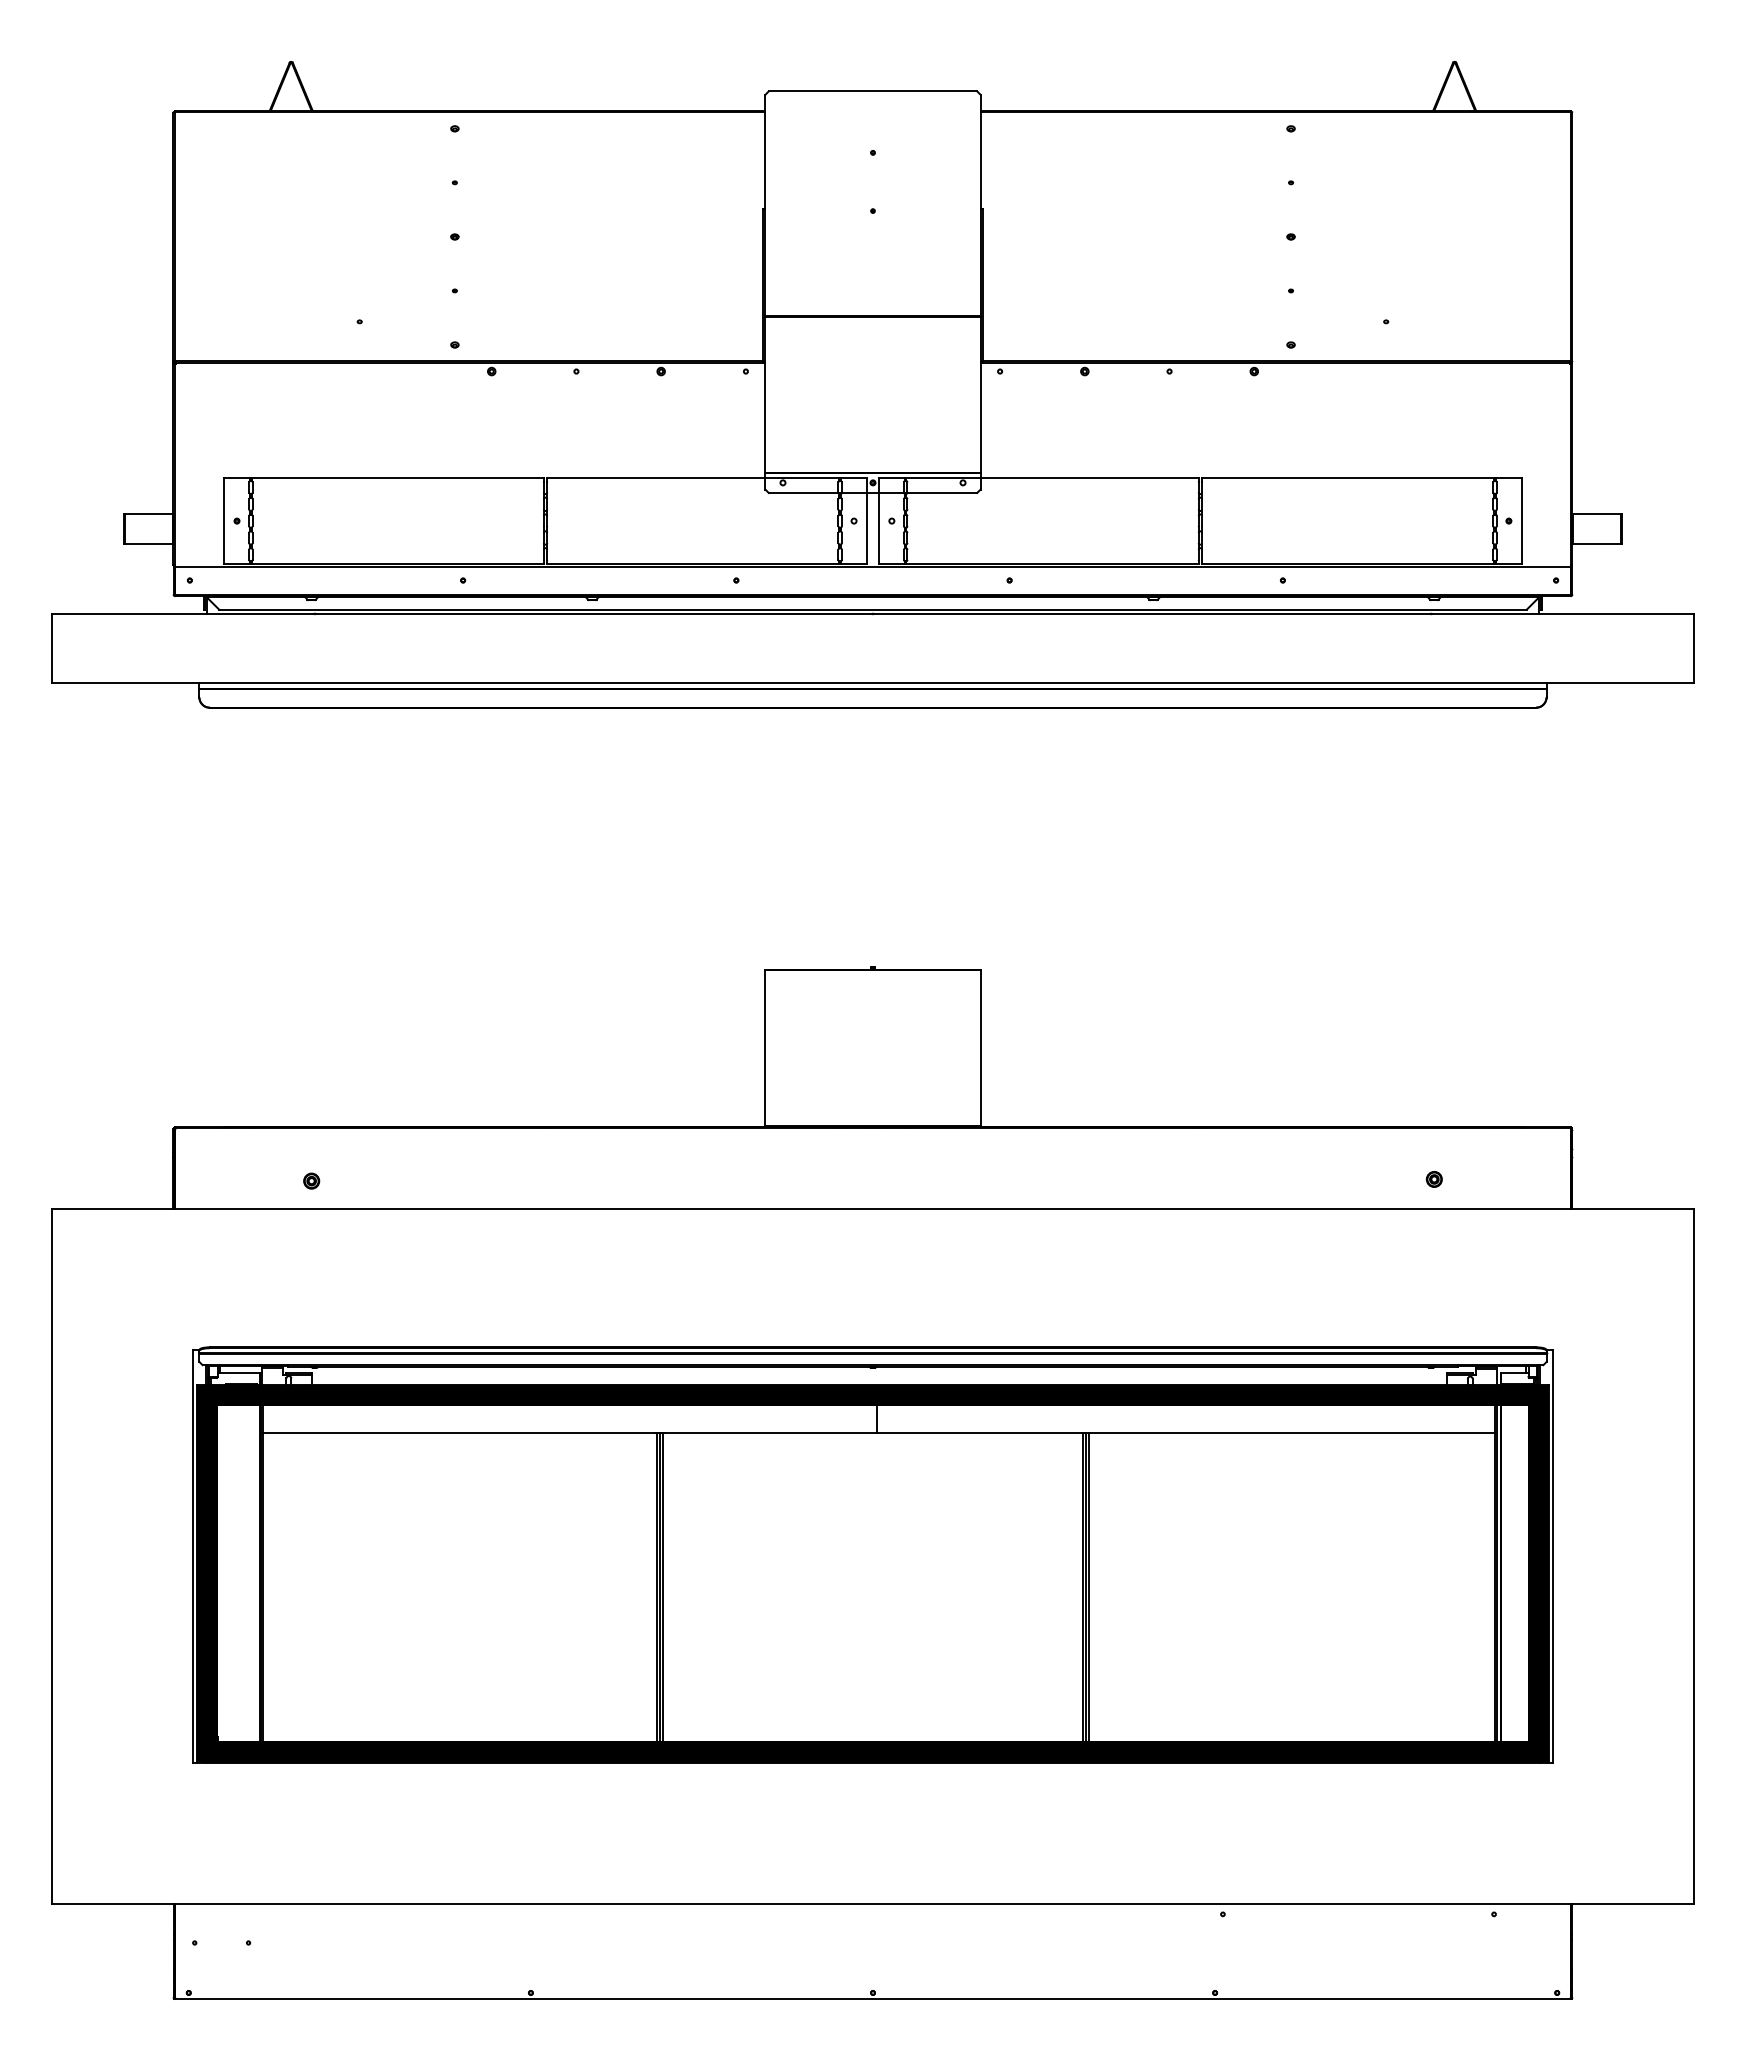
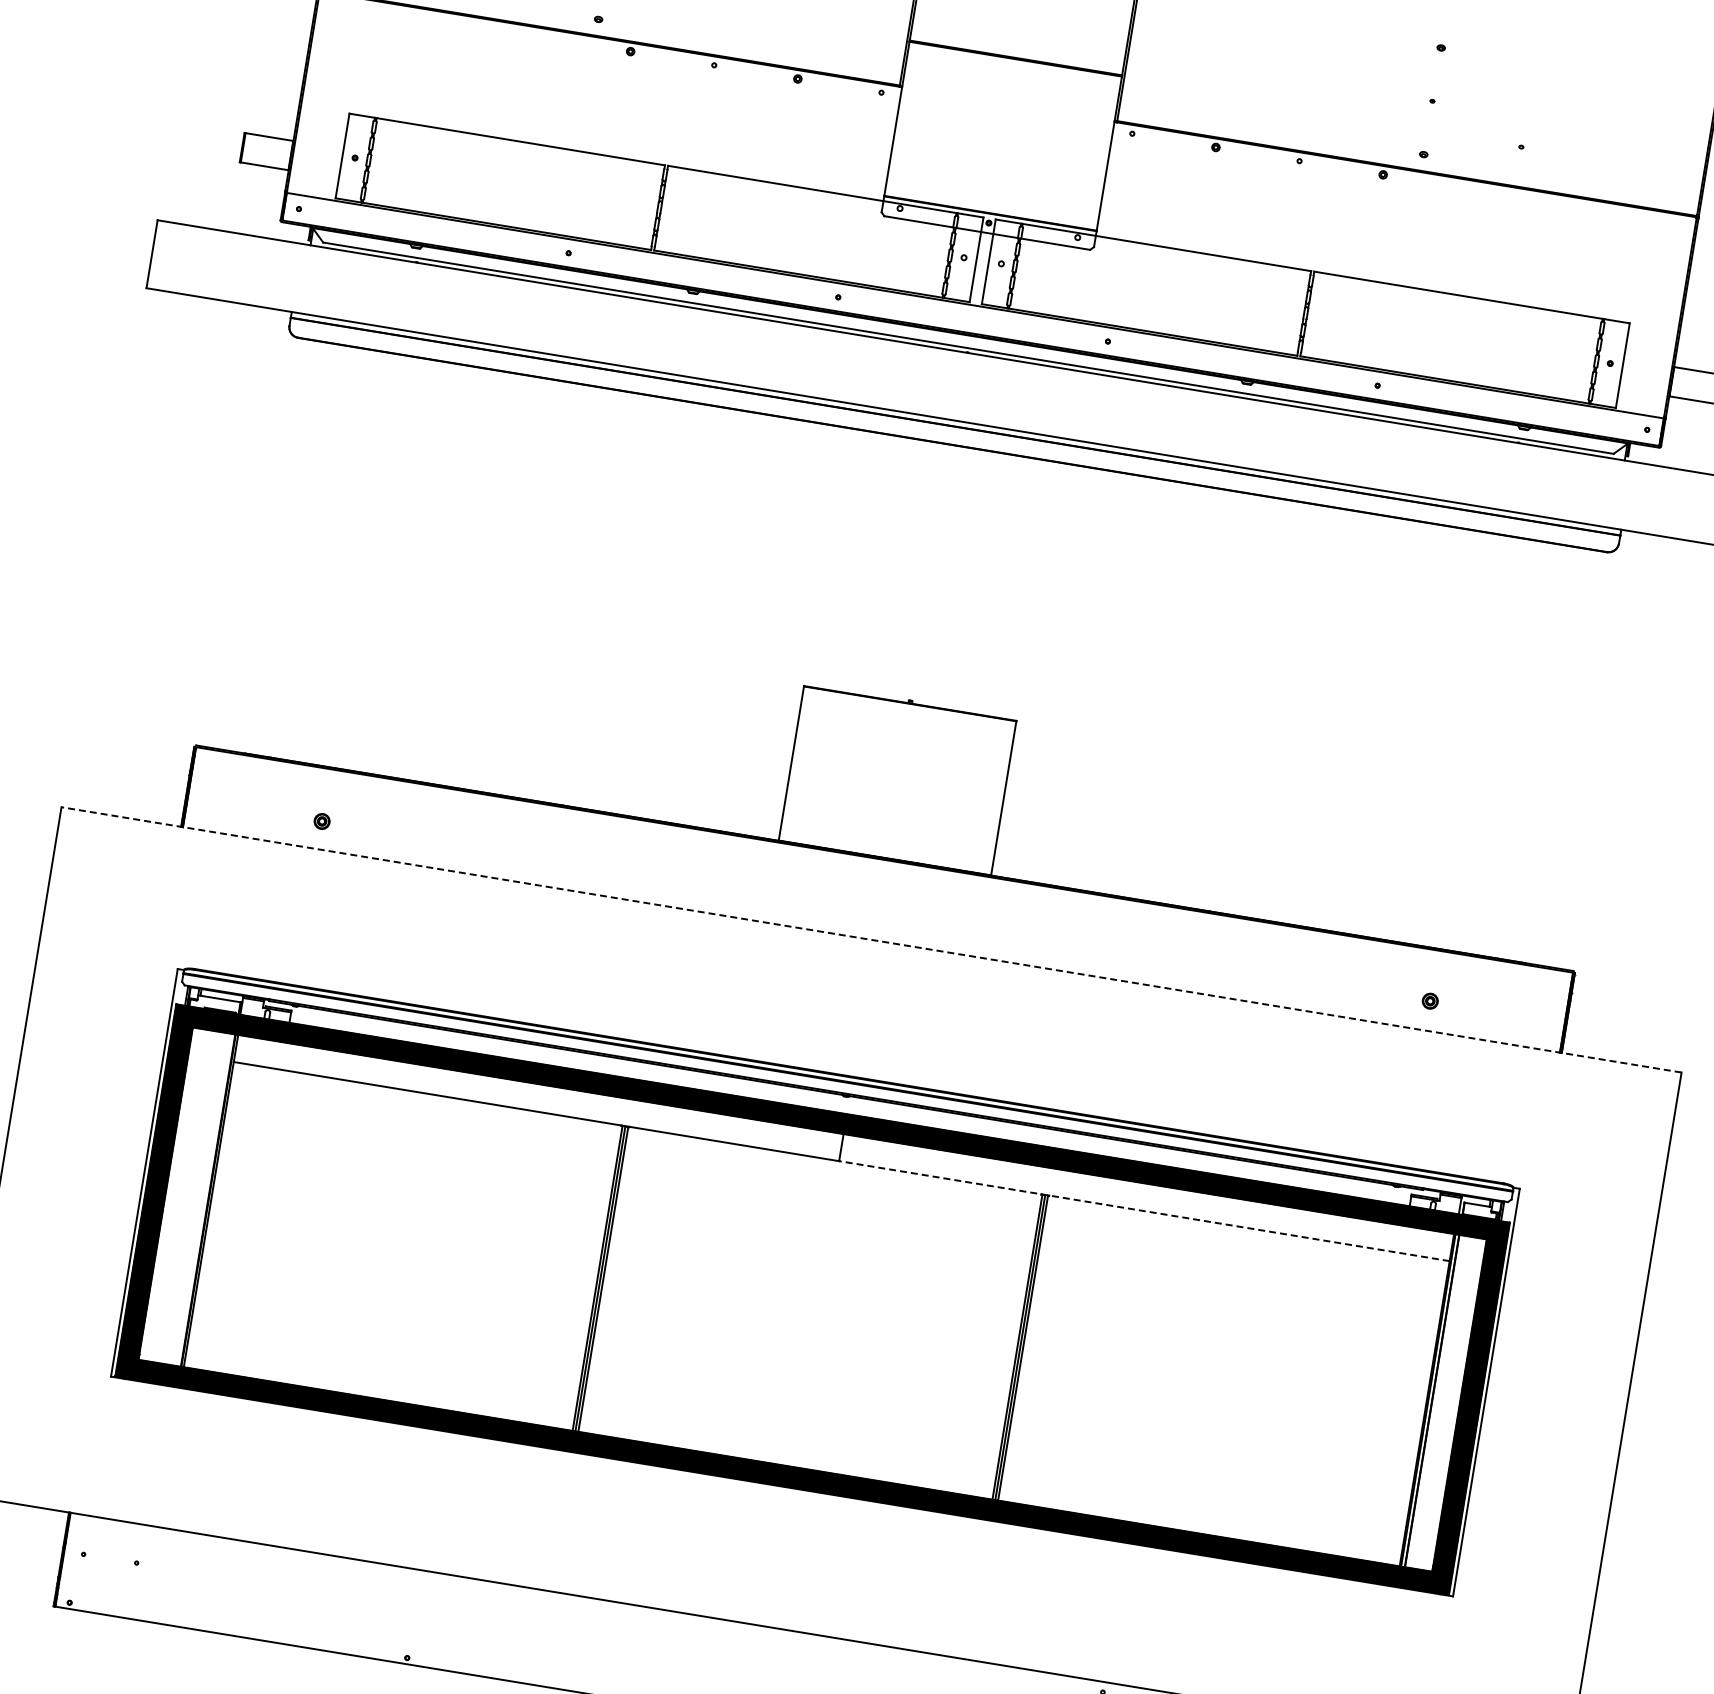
line: (873, 1209) -> (871, 940), solid -> dashed
line: (1185, 1432) -> (1143, 1210), solid -> dashed

